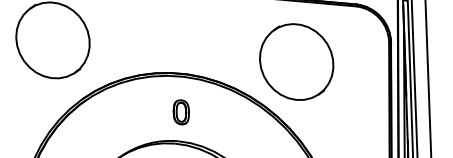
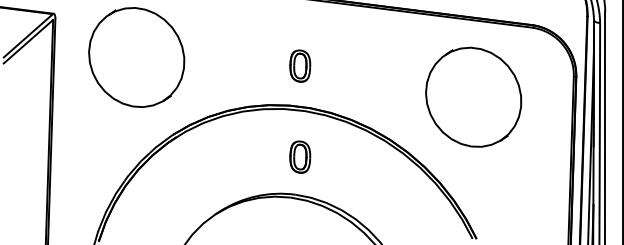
part: (178, 41) -> (300, 65), added
part: (296, 61) -> (473, 96), moved

